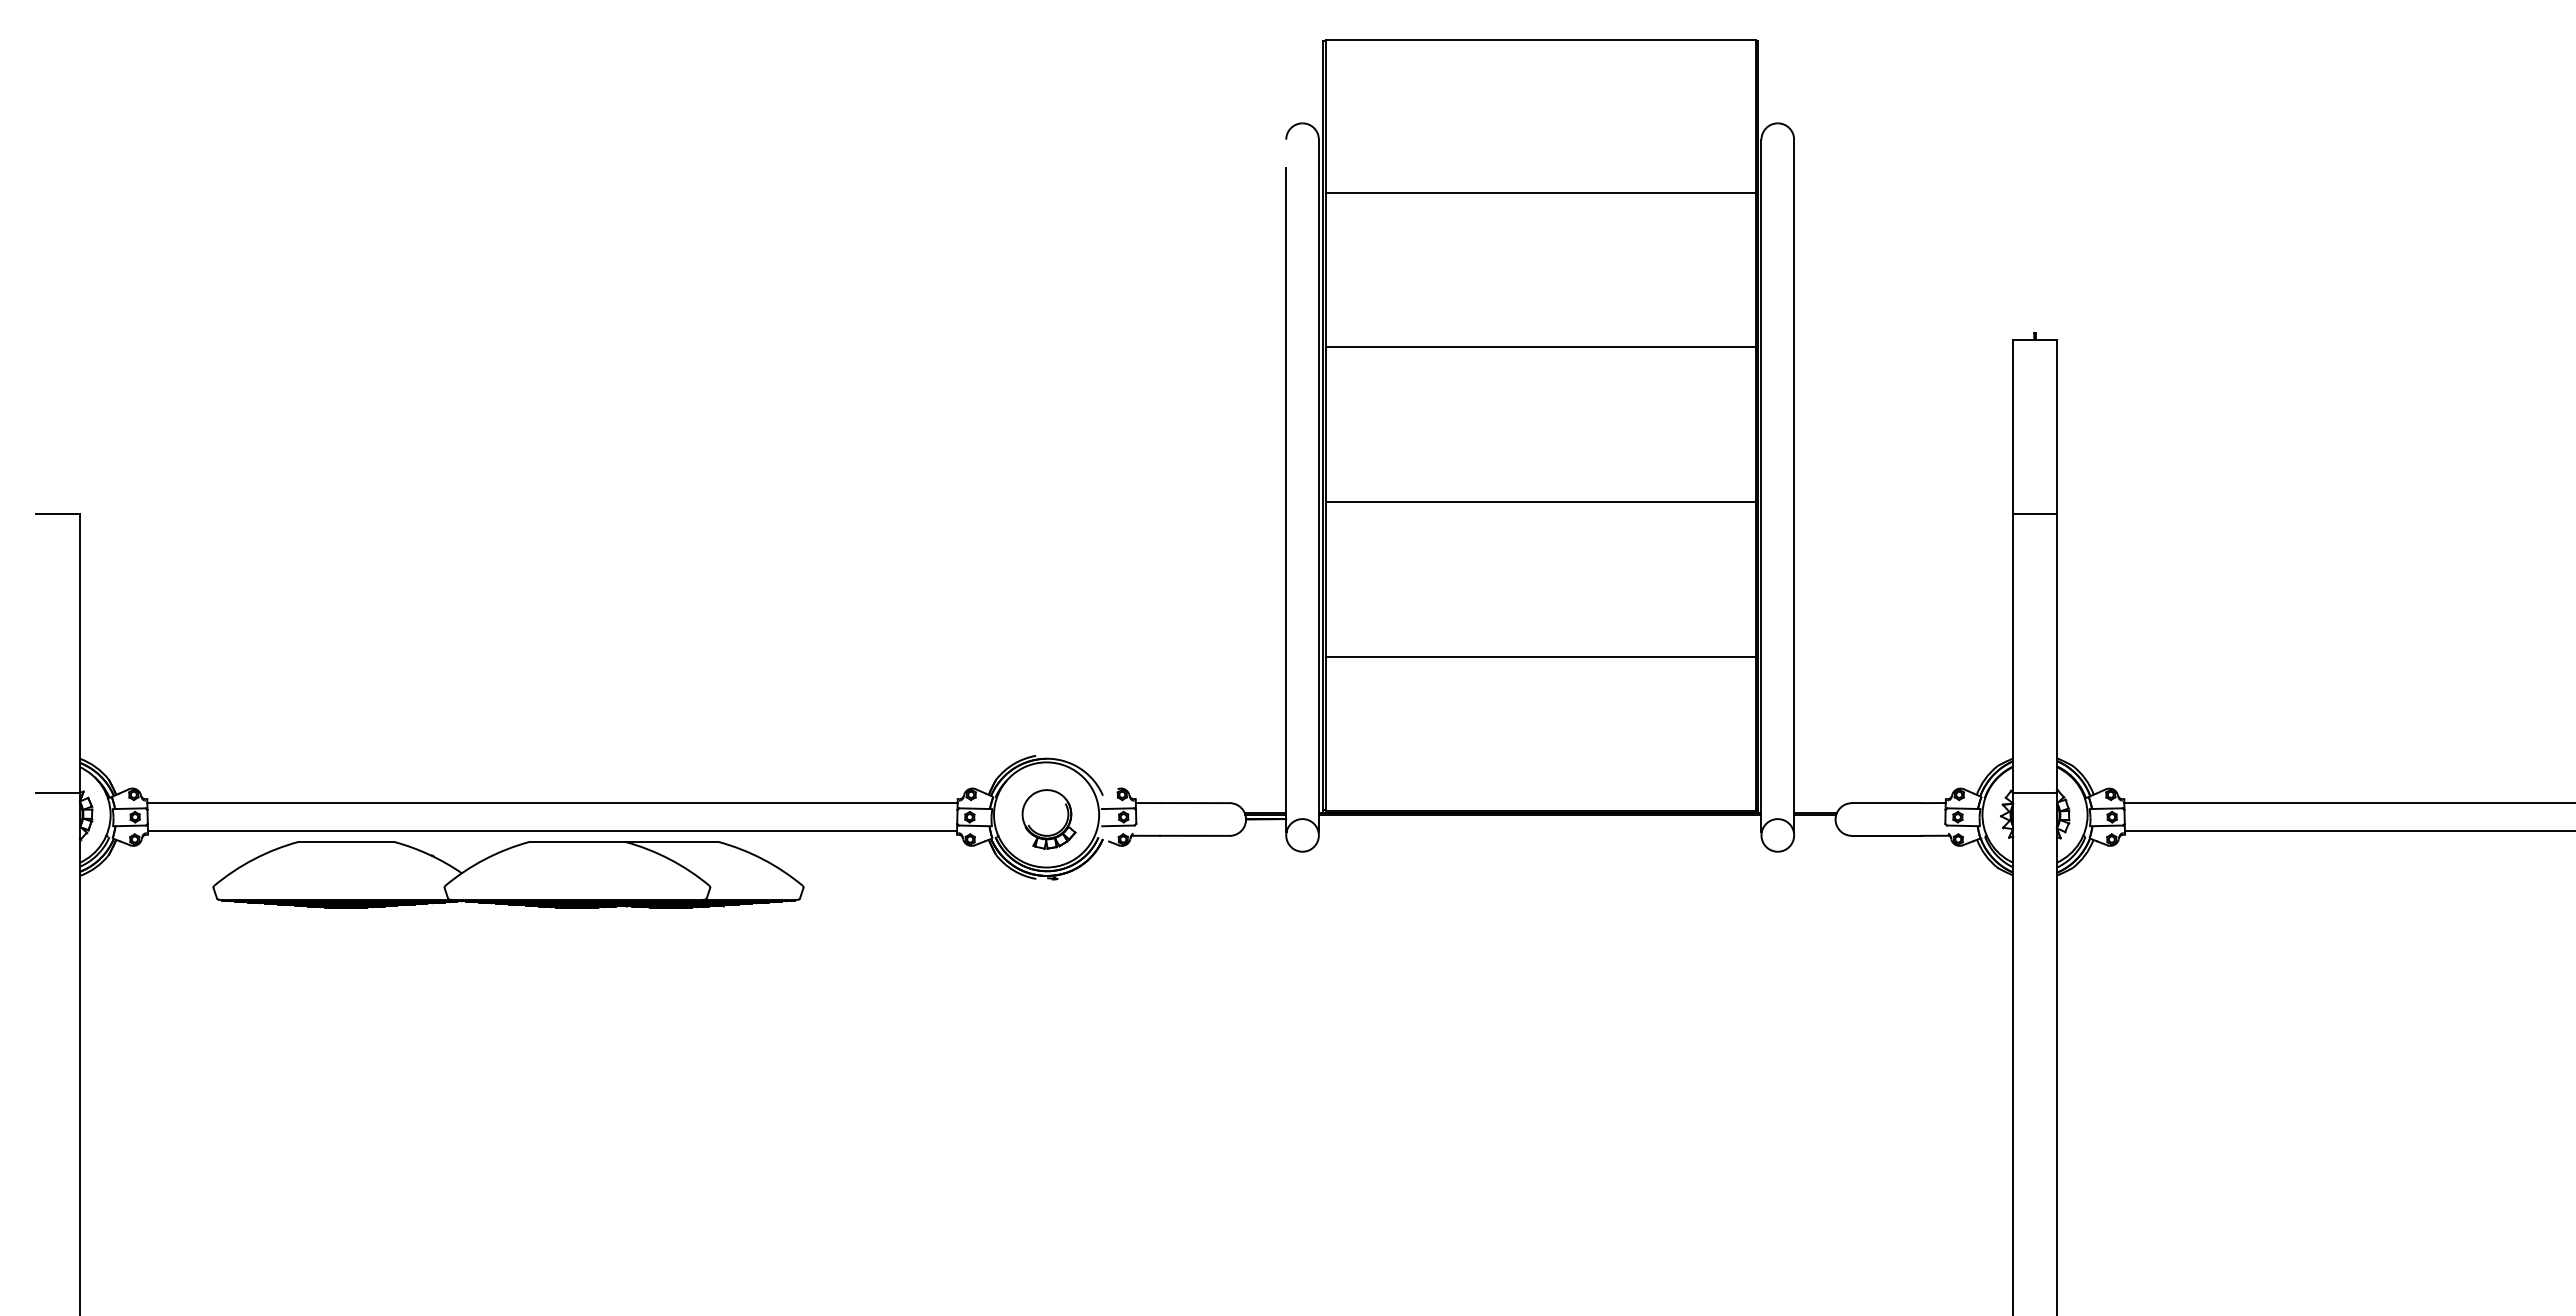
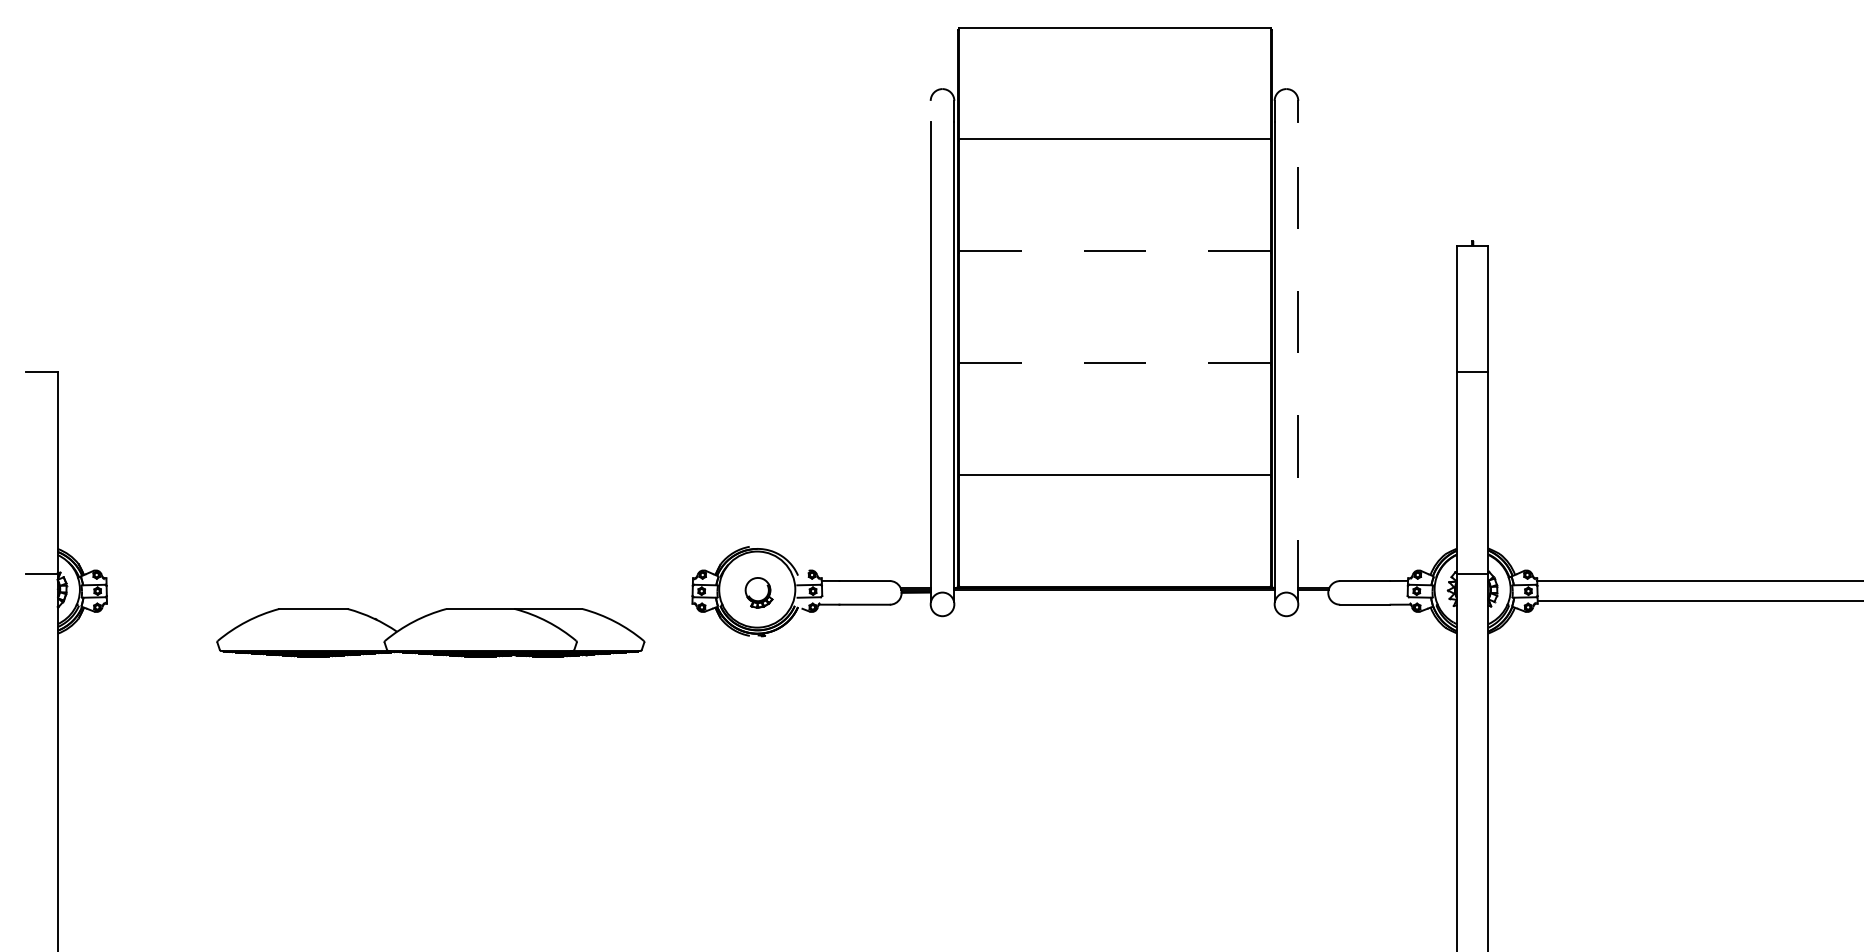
line: (1540, 347) -> (1114, 251), solid -> dashed
line: (1794, 500) -> (1298, 362), solid -> dashed
line: (1540, 502) -> (1114, 363), solid -> dashed
line: (552, 803) -> (399, 581), removed
part: (1048, 819) -> (758, 592), size x0.7
line: (552, 830) -> (399, 600), removed
part: (508, 874) -> (430, 632), moved

